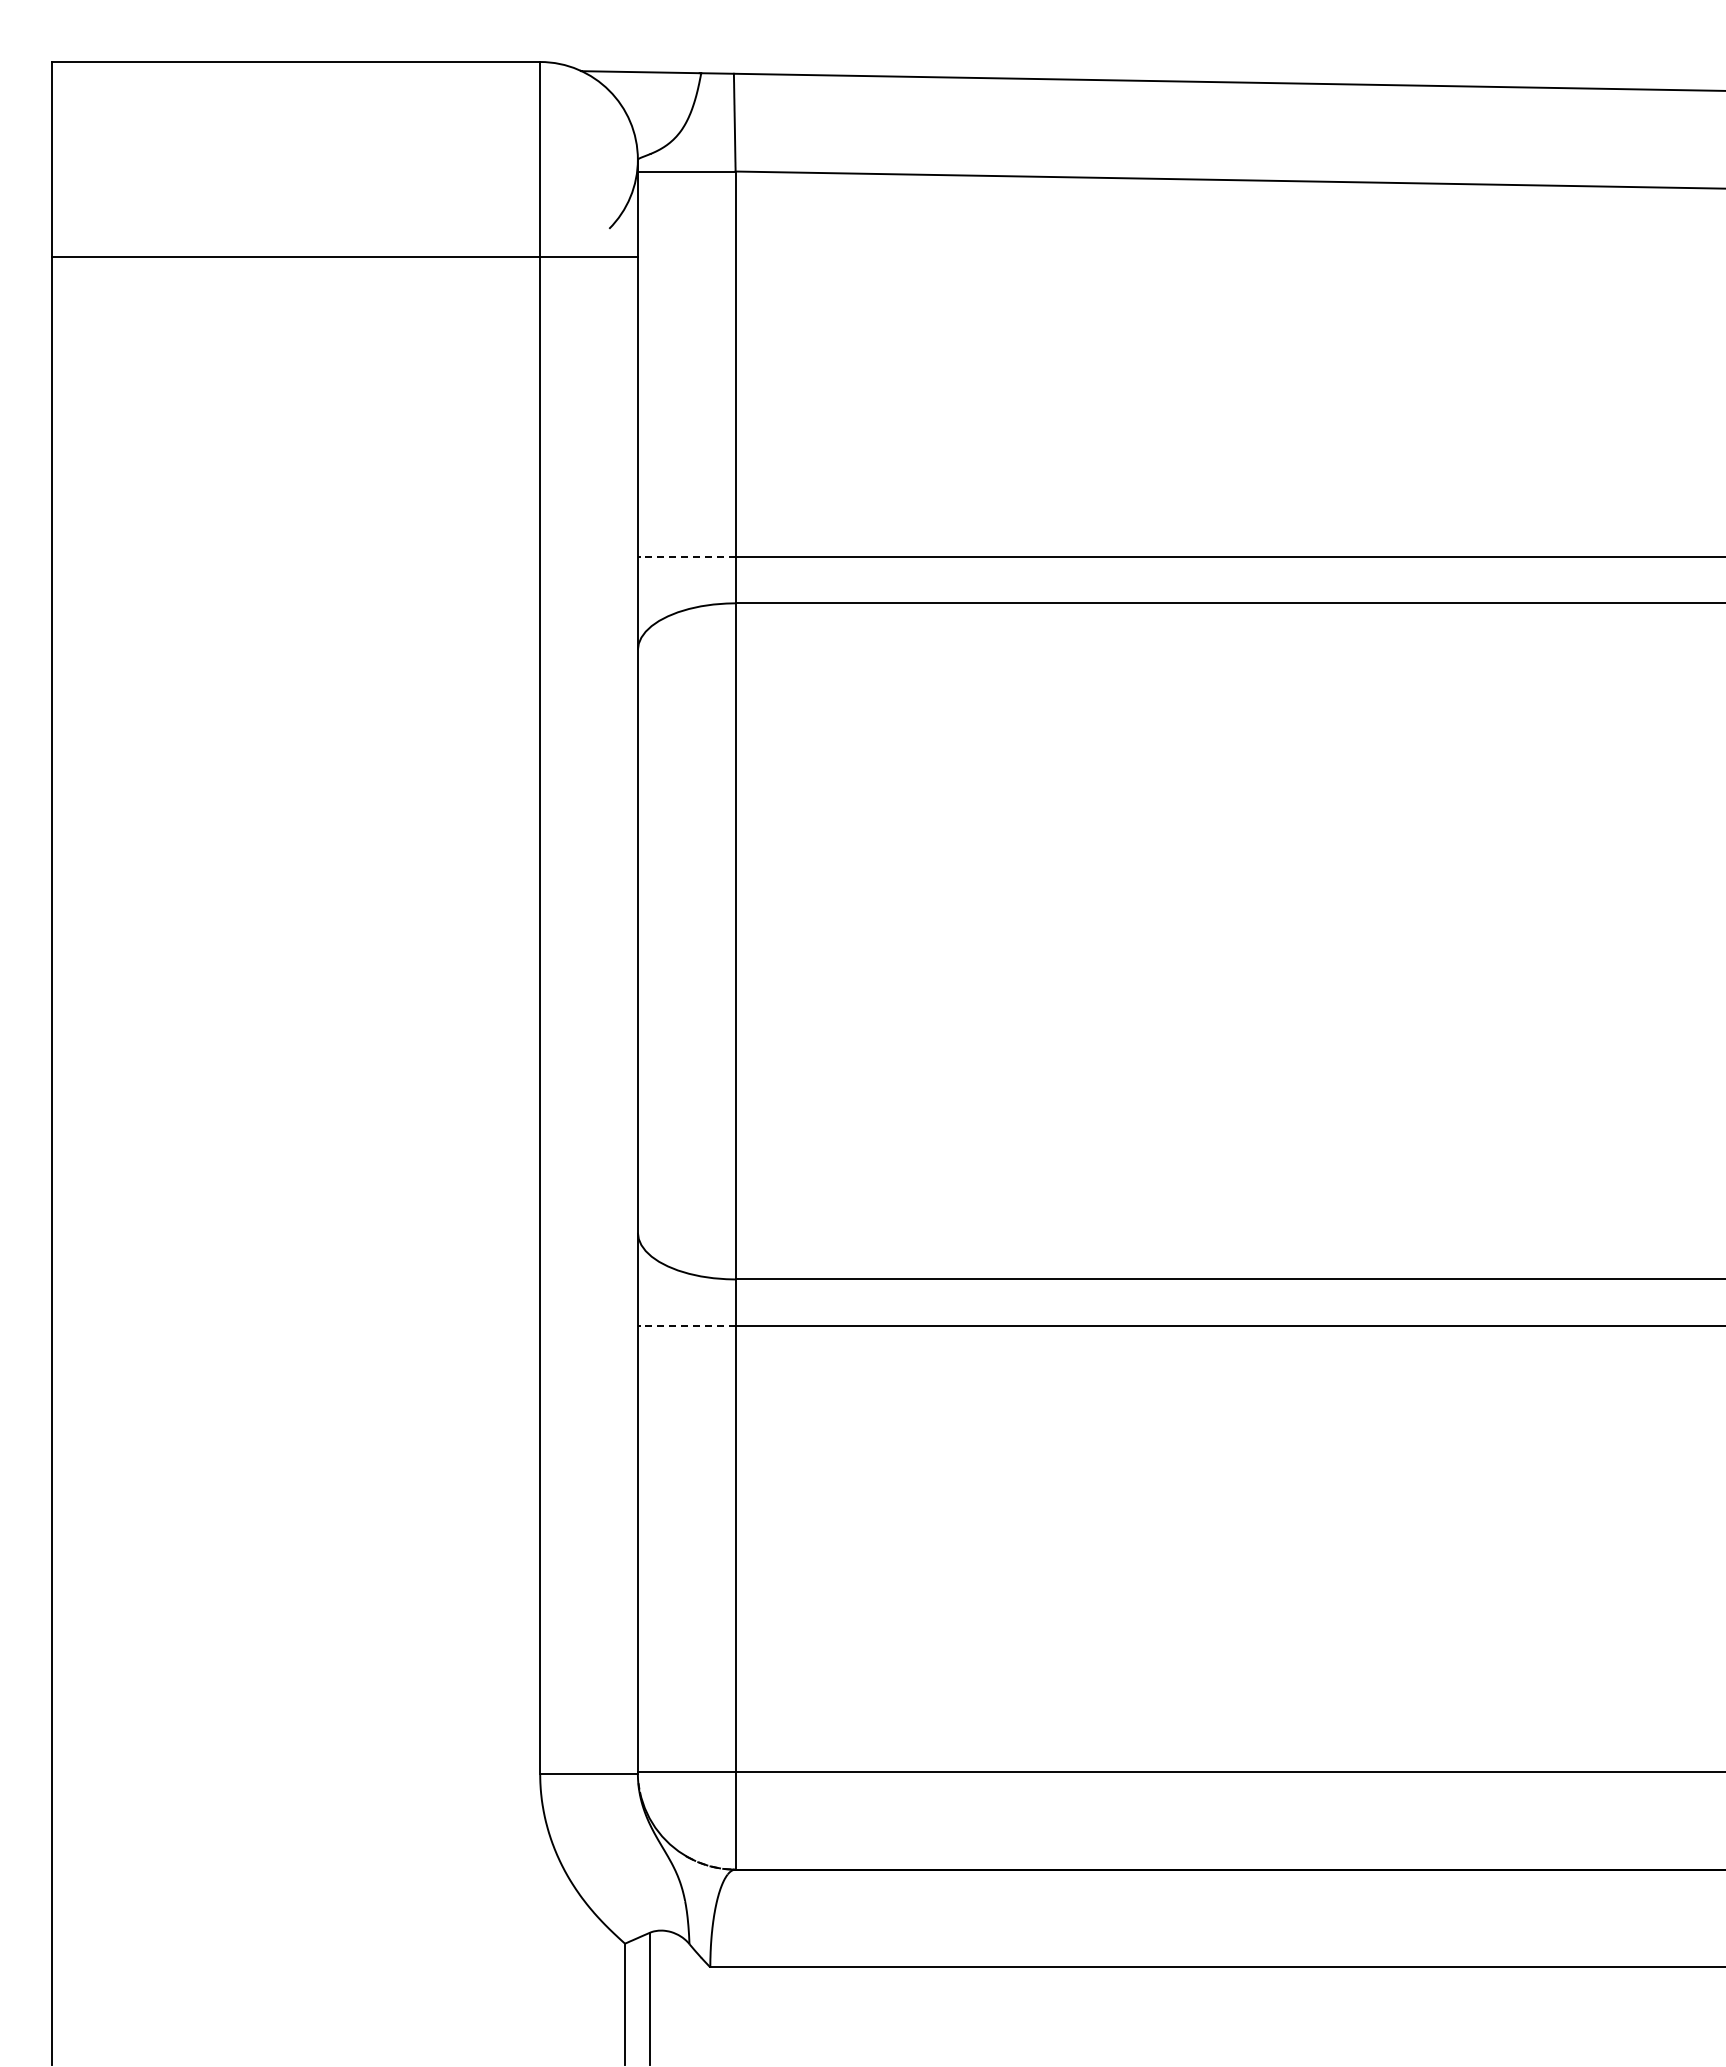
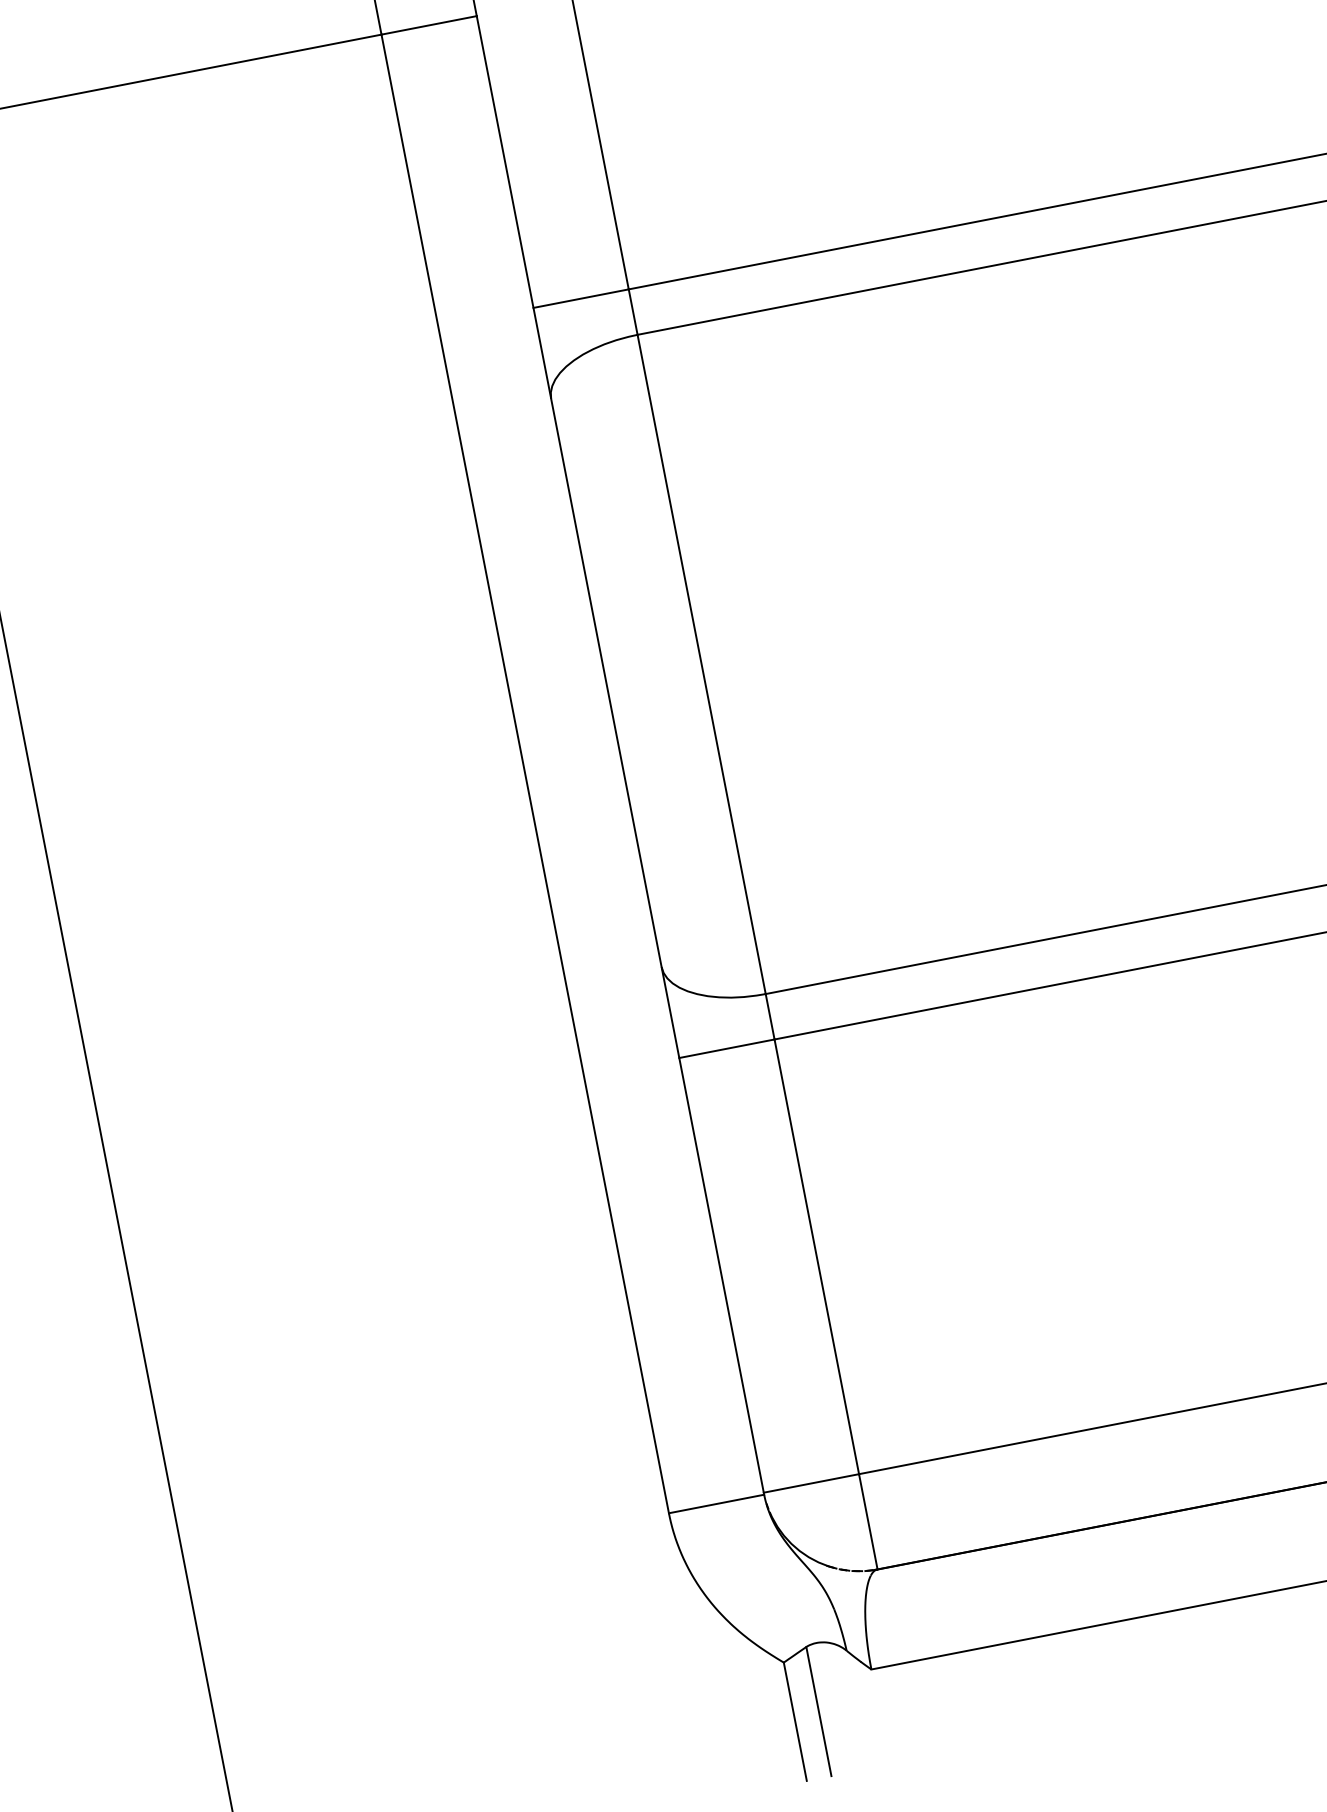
line: (686, 556) -> (580, 298), dashed -> solid
line: (686, 1326) -> (726, 1049), dashed -> solid

